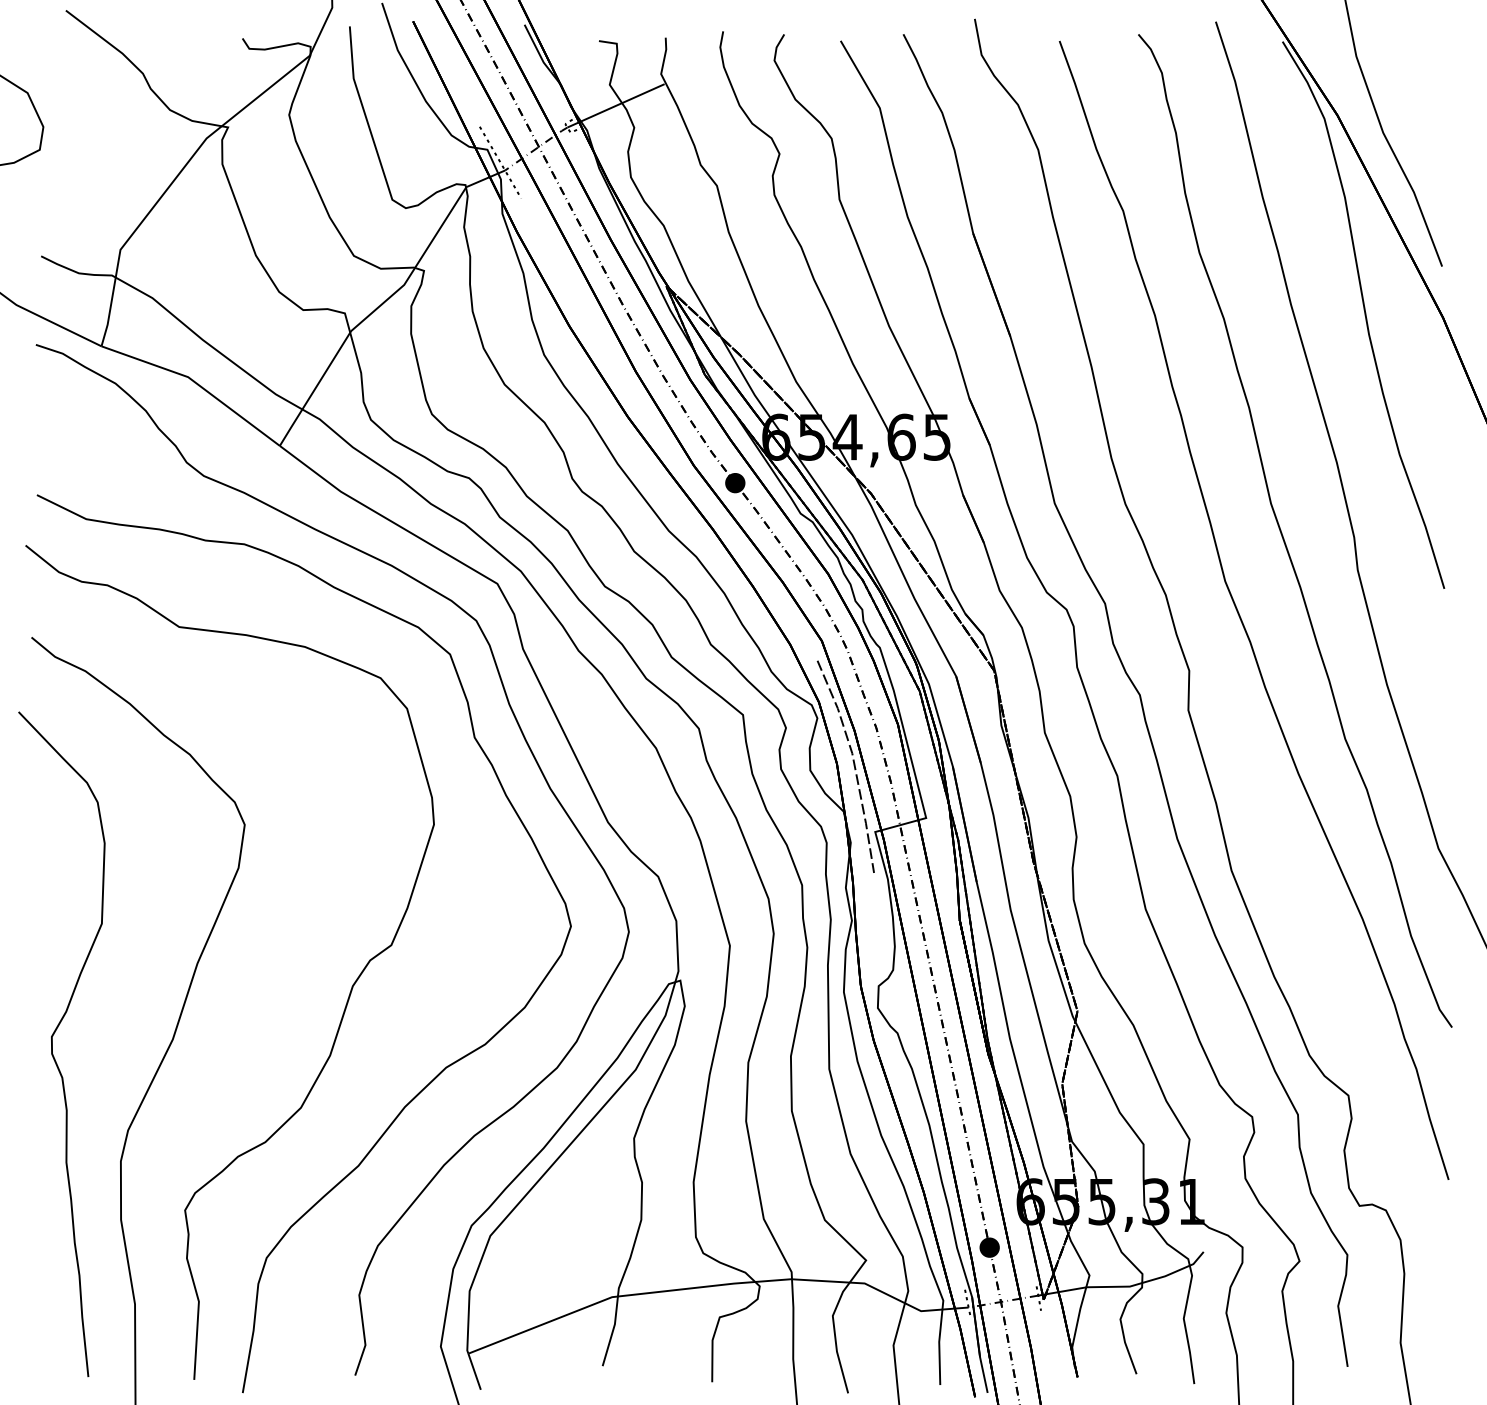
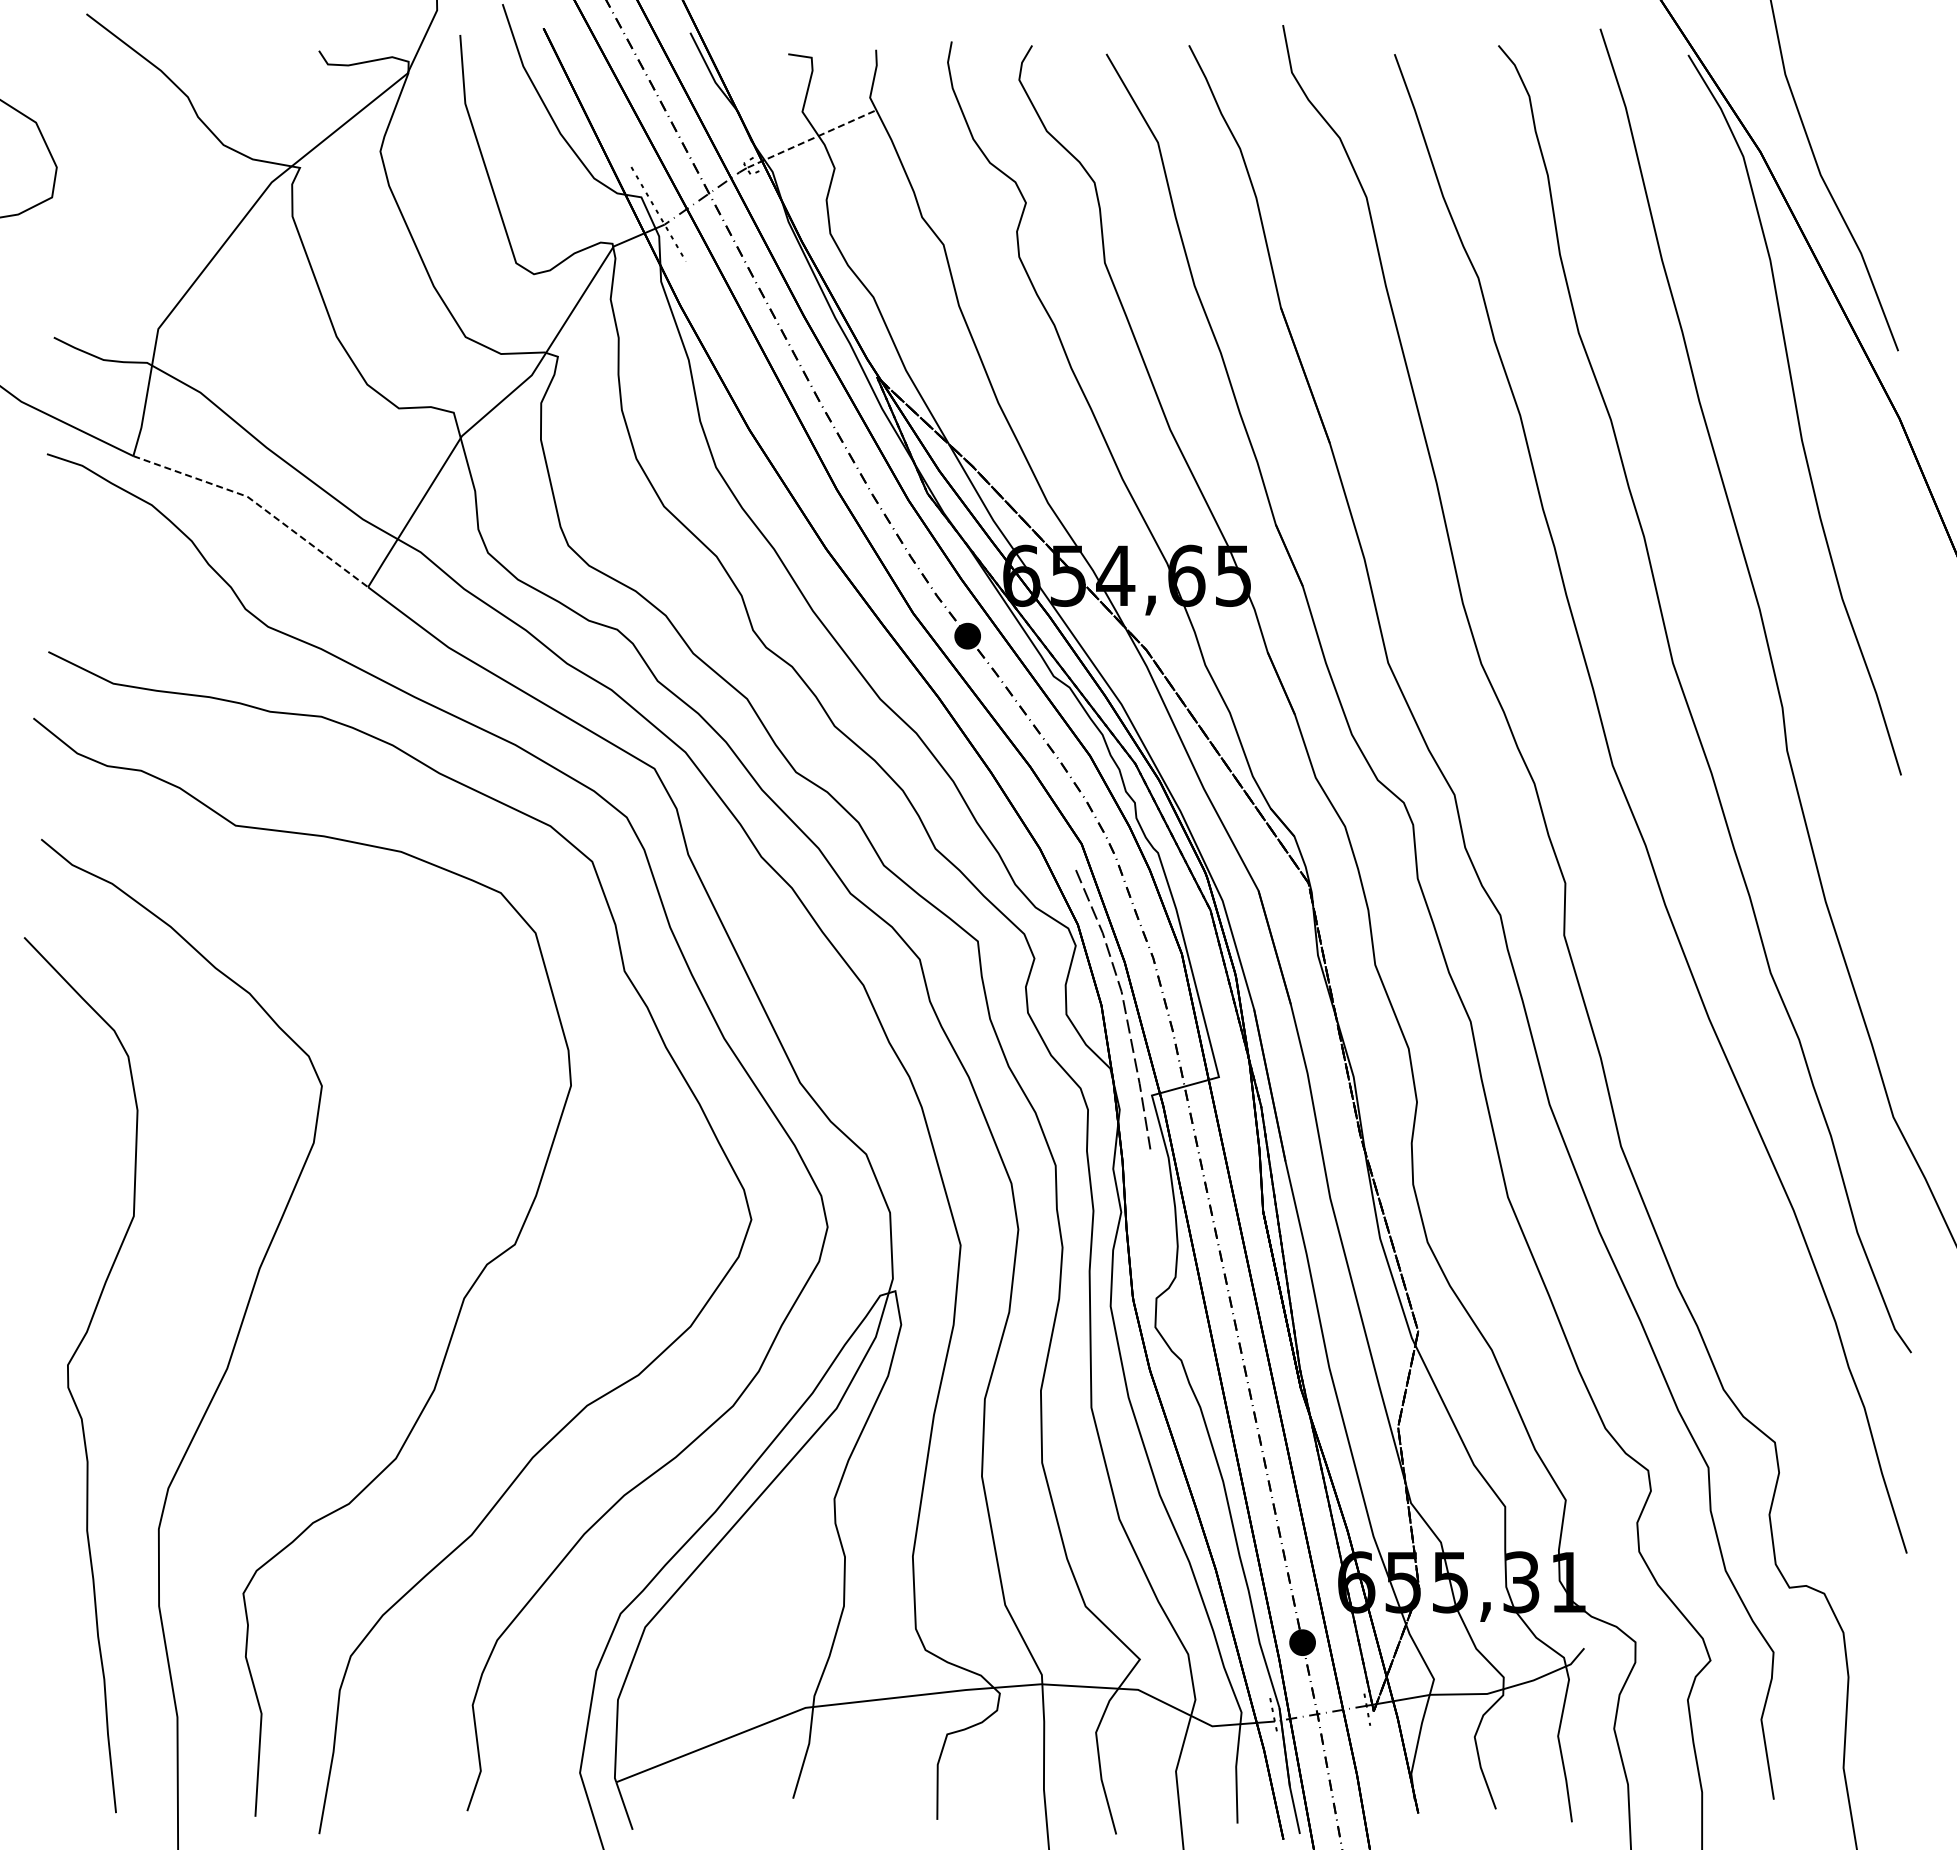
line: (615, 105) -> (810, 139), solid -> dashed
line: (196, 383) -> (258, 505), solid -> dashed

